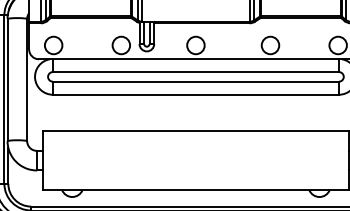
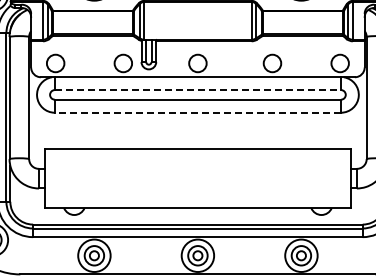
line: (196, 72) -> (198, 90), solid -> dashed
line: (195, 94) -> (197, 112), solid -> dashed

